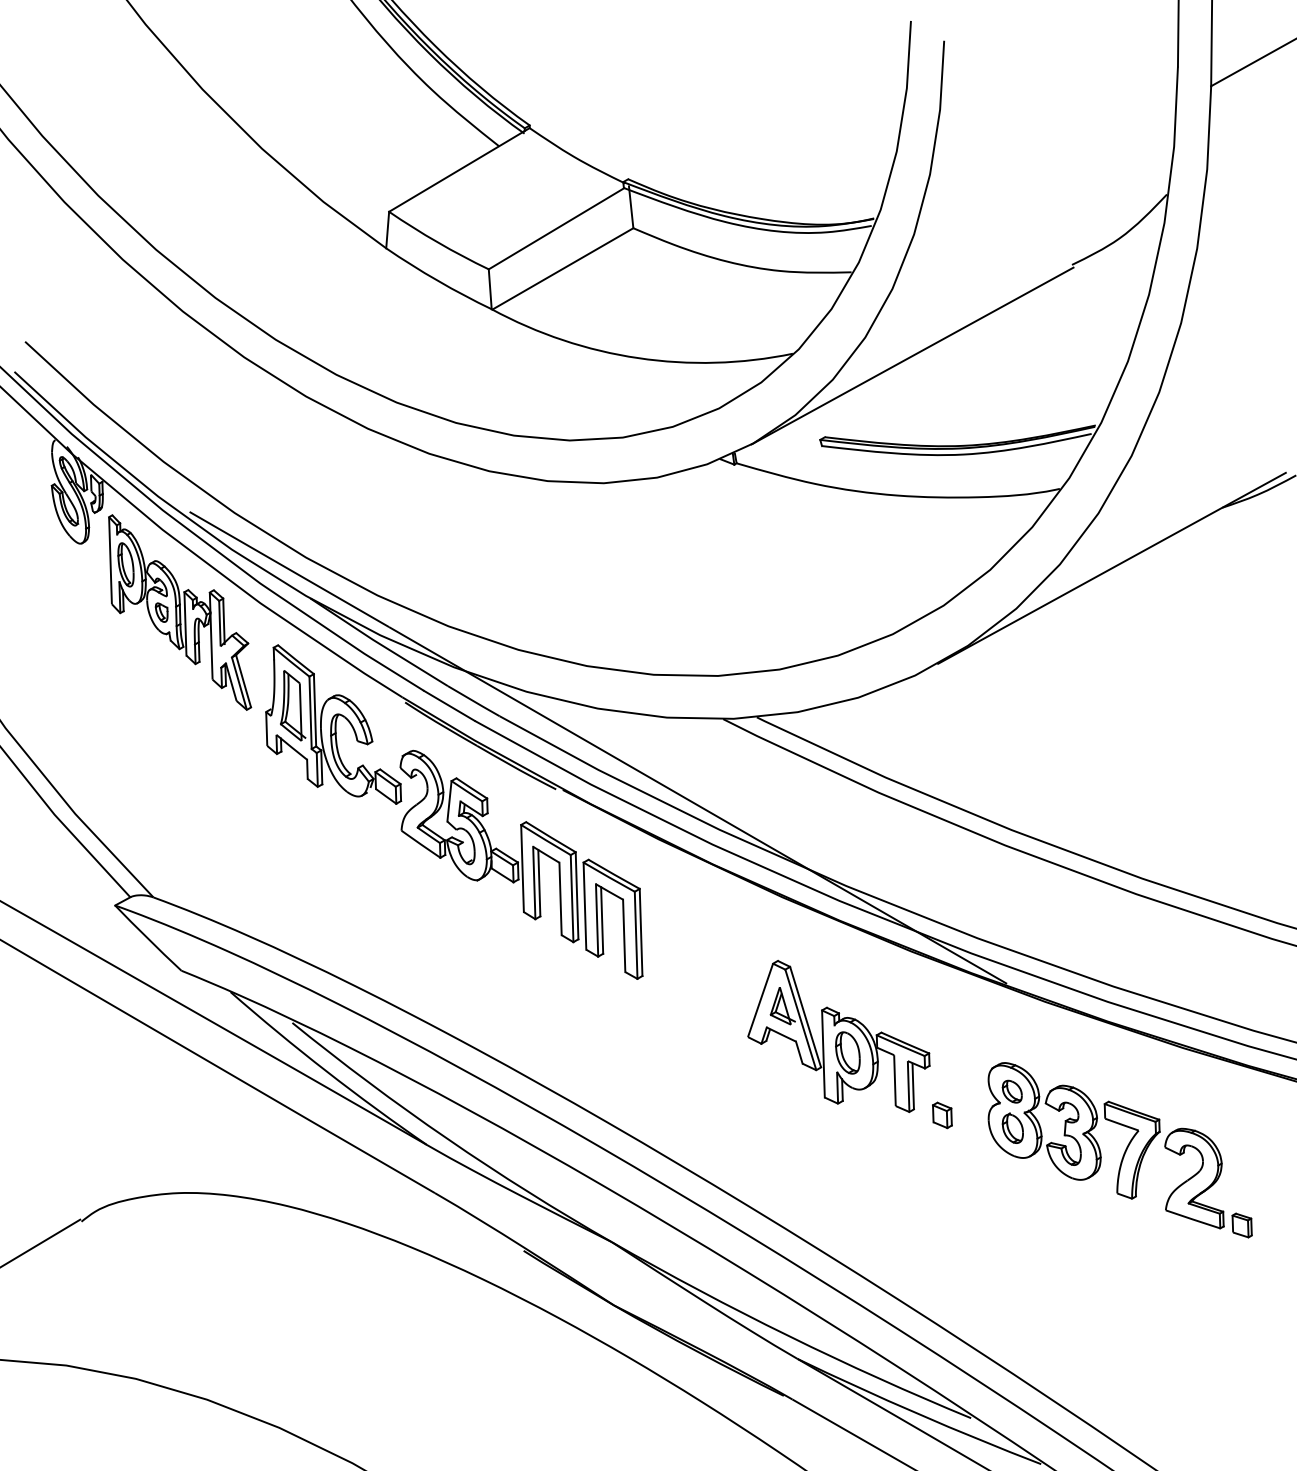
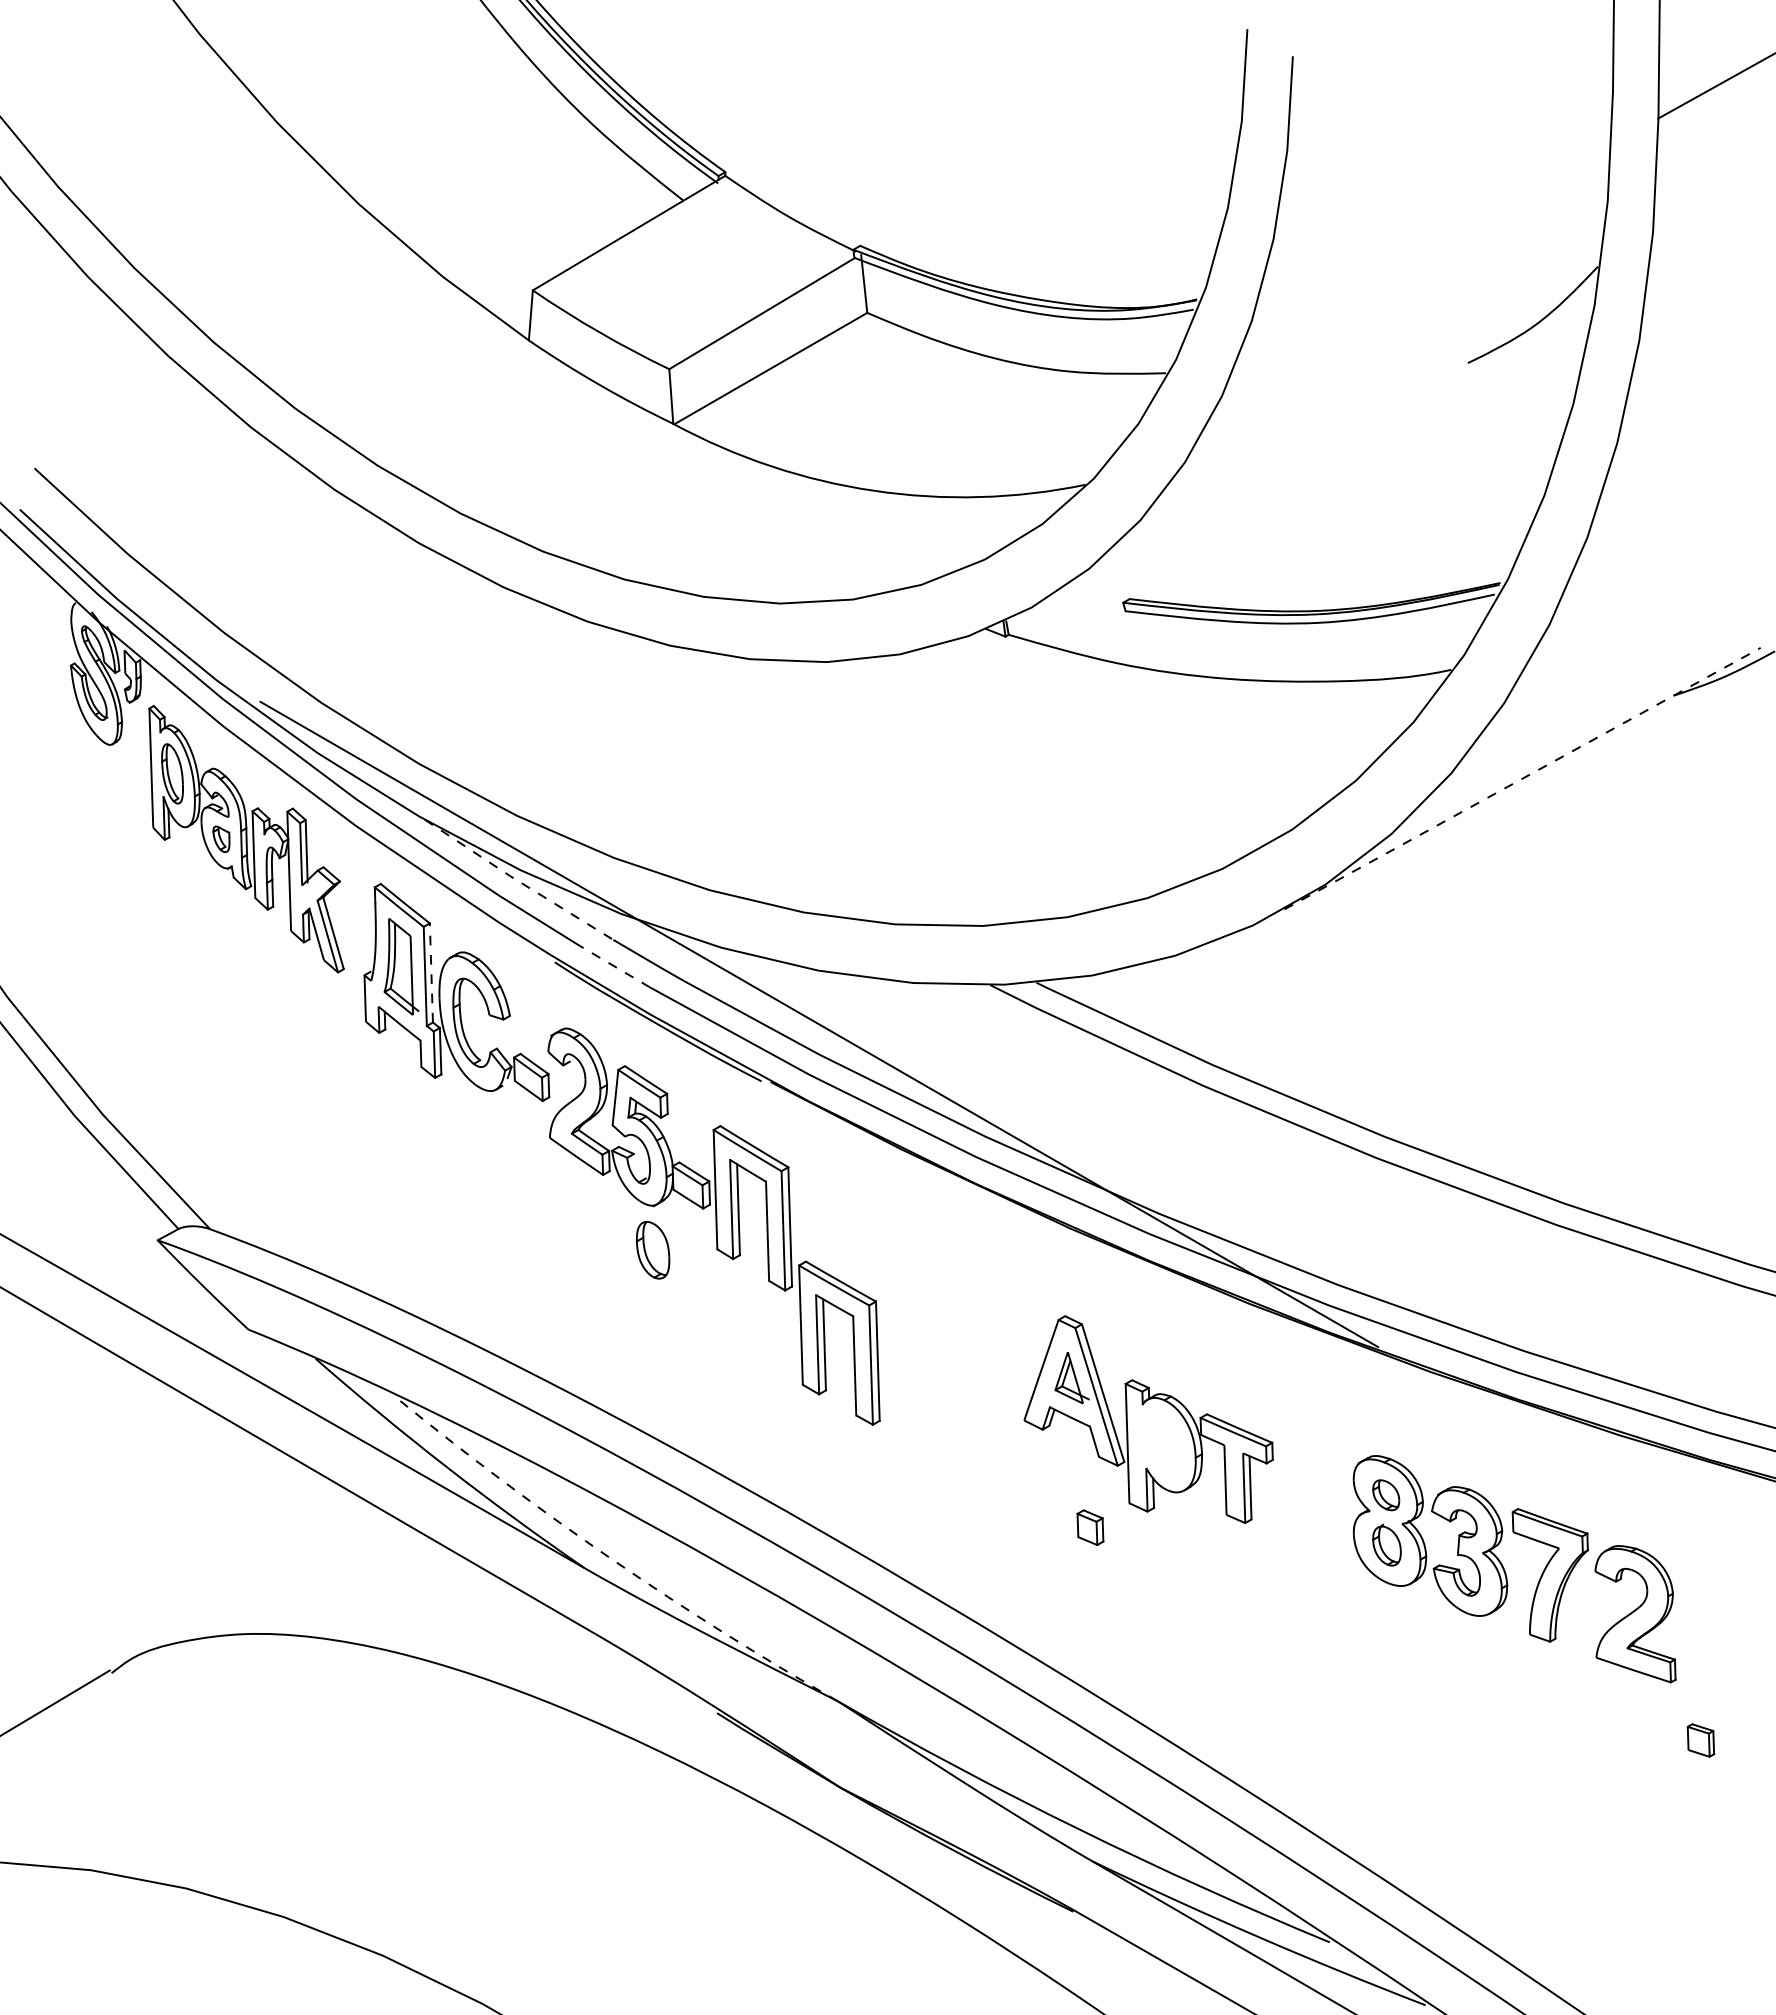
line: (912, 355) -> (1249, 487), removed
line: (1111, 568) -> (1522, 778), solid -> dashed
line: (378, 643) -> (518, 881), solid -> dashed
line: (448, 705) -> (614, 966), solid -> dashed
line: (315, 709) -> (431, 972), solid -> dashed
part: (602, 918) -> (825, 1342), moved
part: (847, 1053) -> (652, 1250), moved
part: (942, 1115) -> (1090, 1527), moved
arc: (448, 1139) -> (613, 1560), solid -> dashed
part: (1241, 1225) -> (1700, 1740), moved

